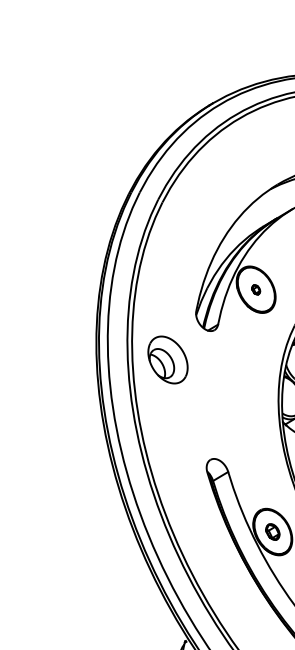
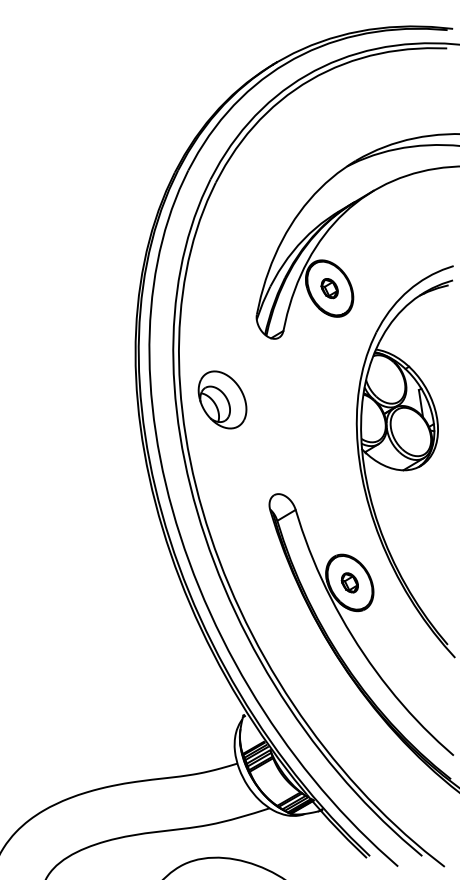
part: (256, 289) -> (329, 288), size x1.67
part: (167, 359) -> (222, 399), moved

